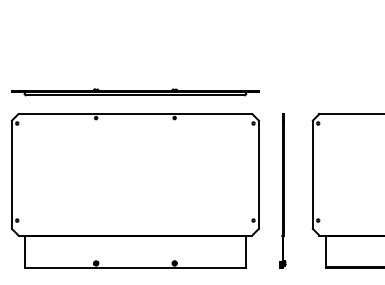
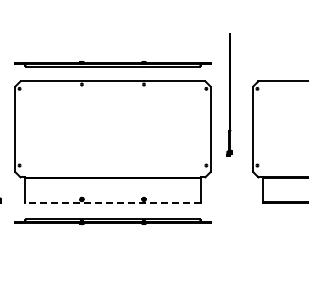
part: (282, 190) -> (229, 94), moved
line: (134, 267) -> (112, 202), solid -> dashed

